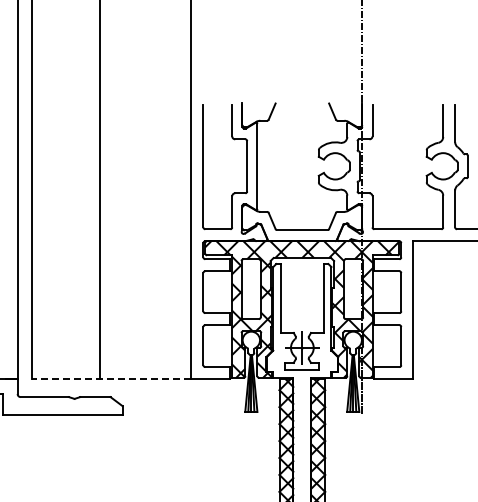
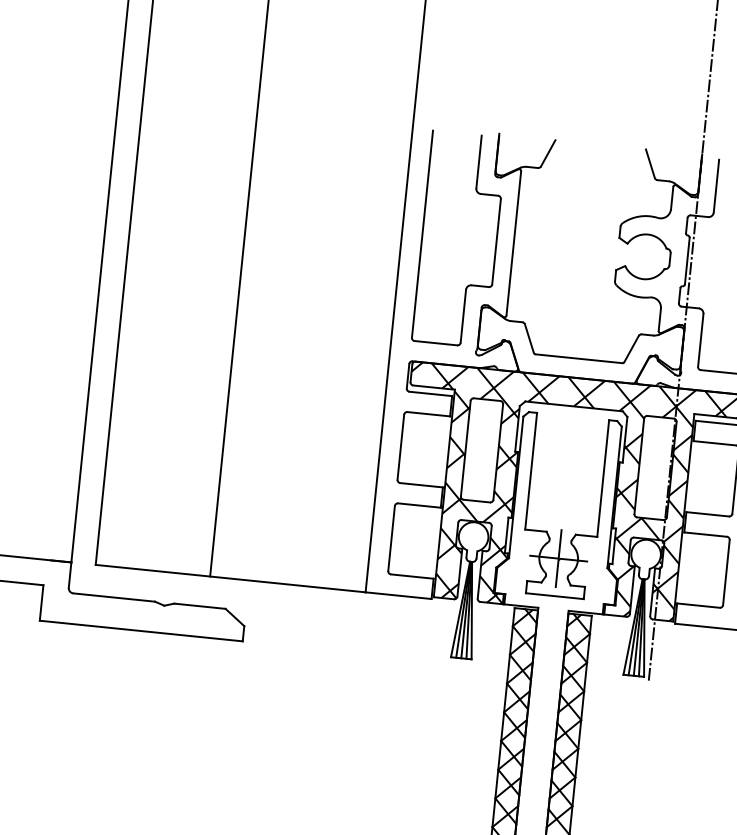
line: (111, 379) -> (230, 579), dashed -> solid

